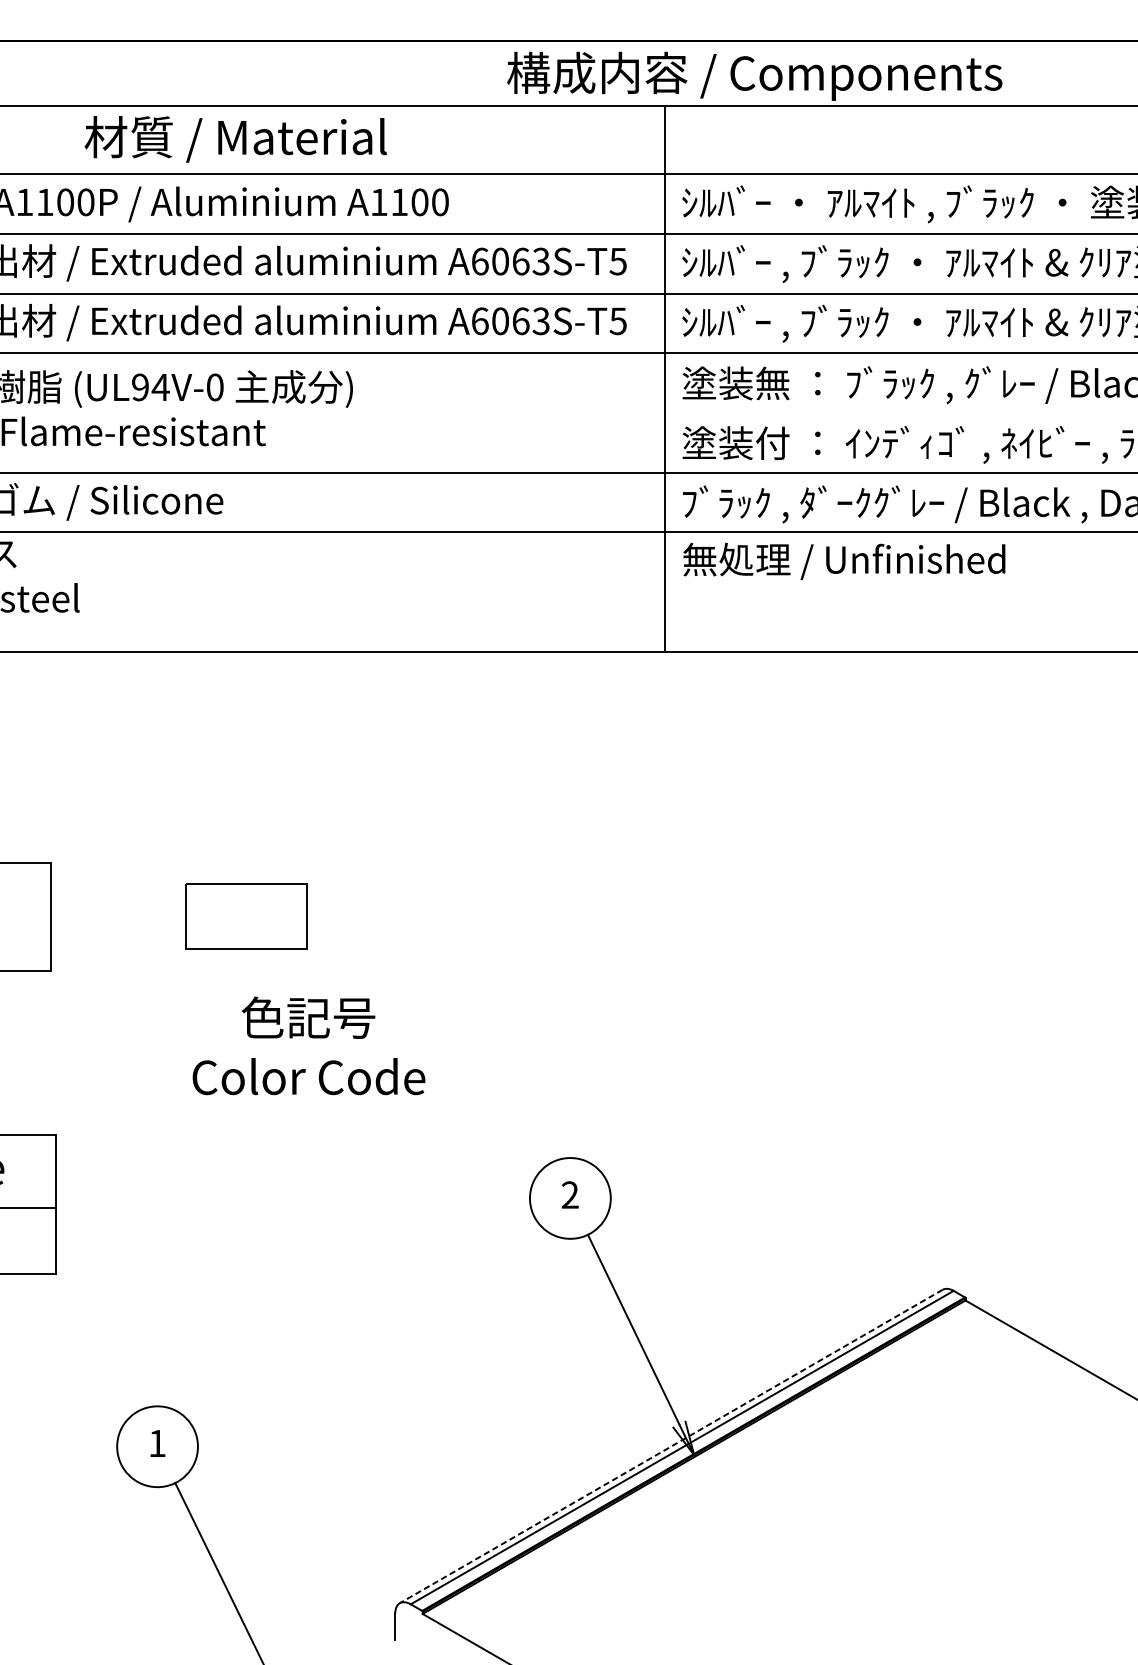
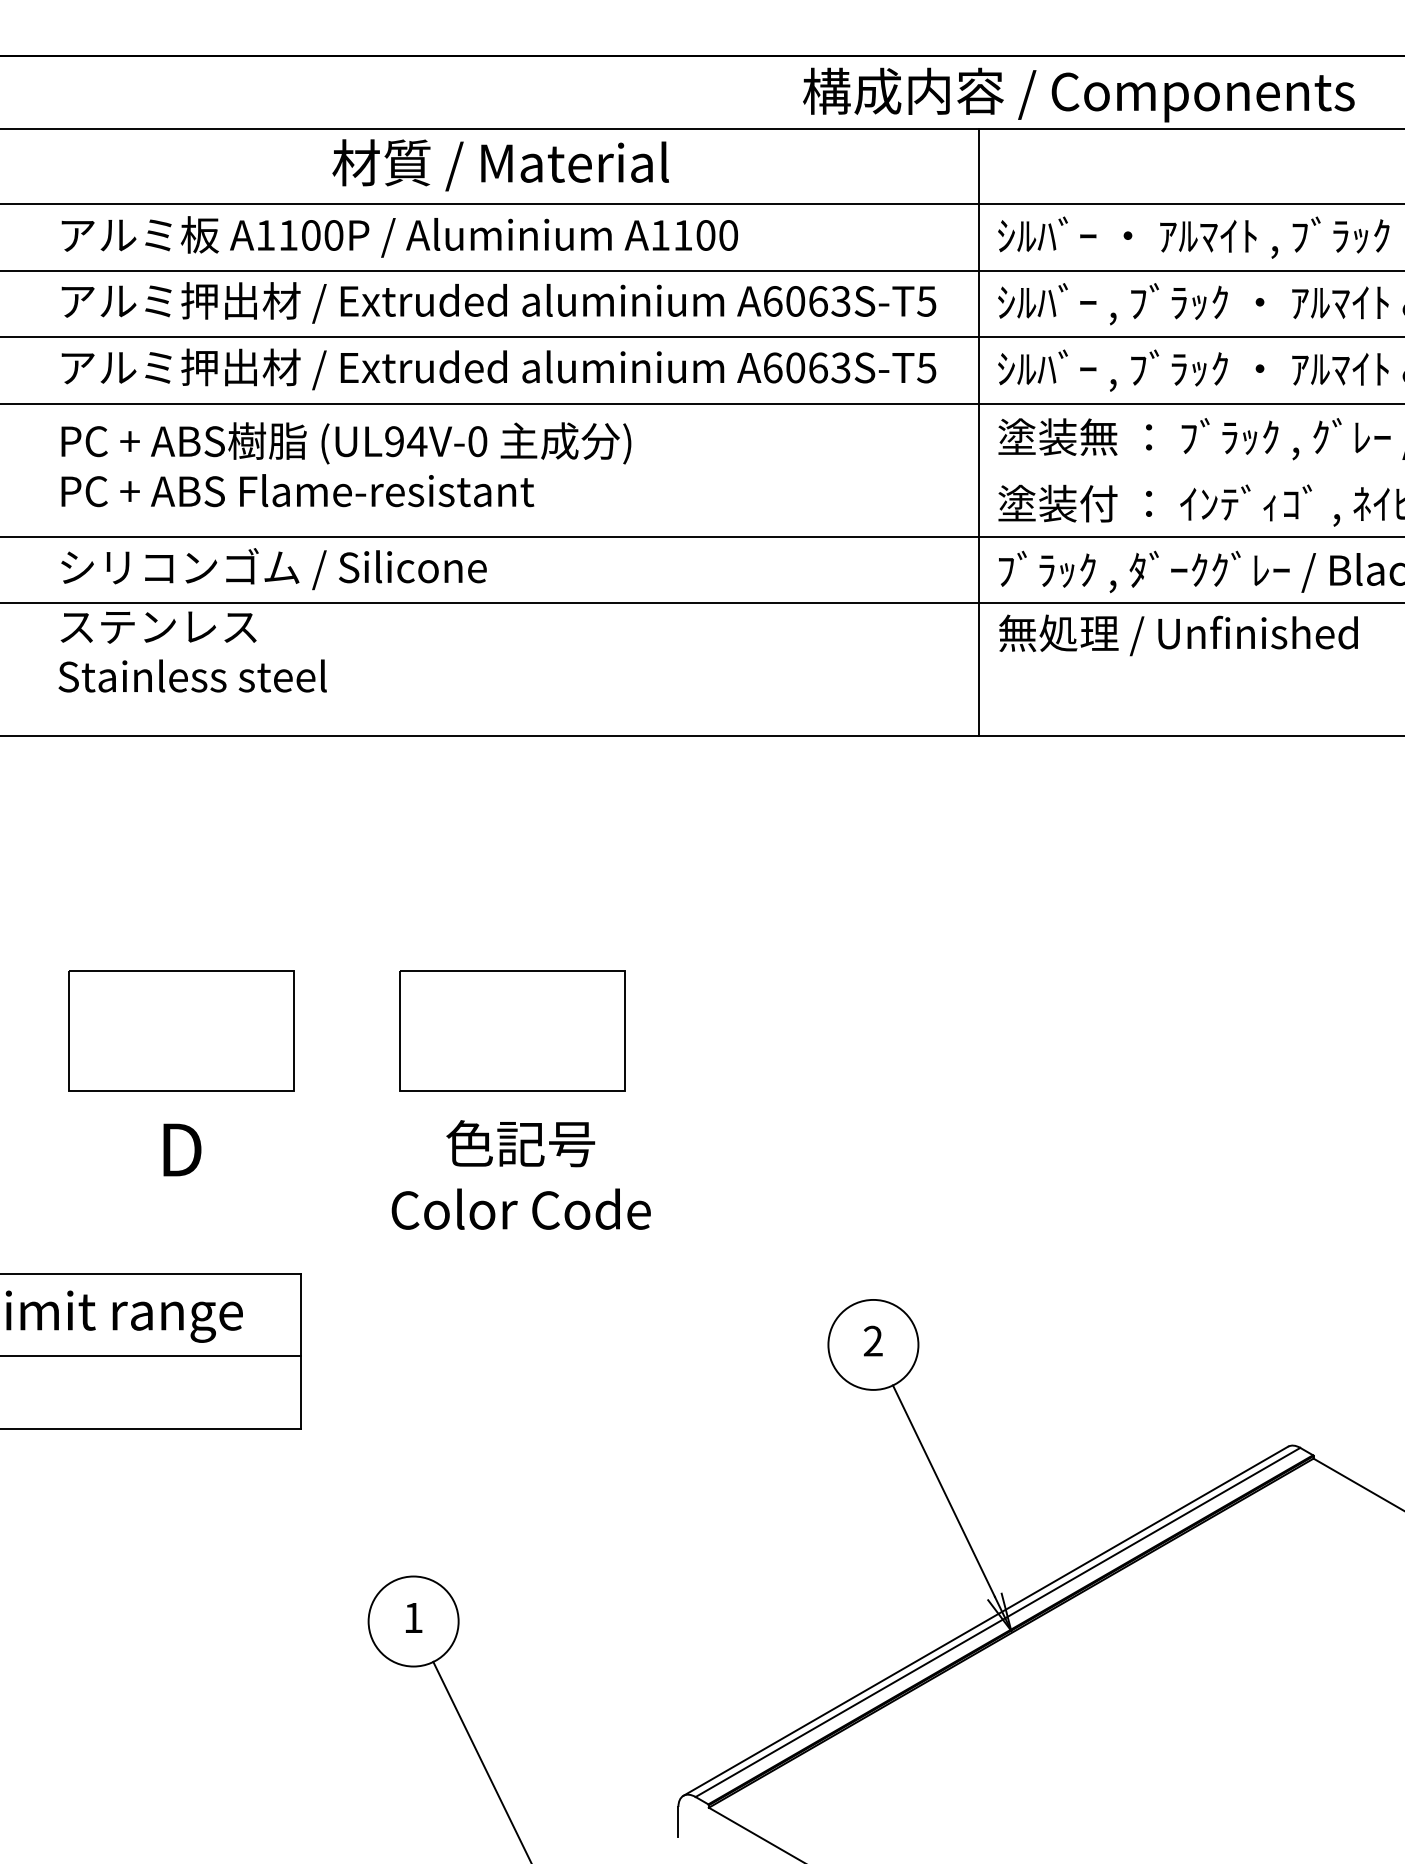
part: (246, 916) -> (512, 1030), size x1.67
text: (308, 1045) -> (520, 1174), moved
line: (670, 1446) -> (985, 1621), dashed -> solid

